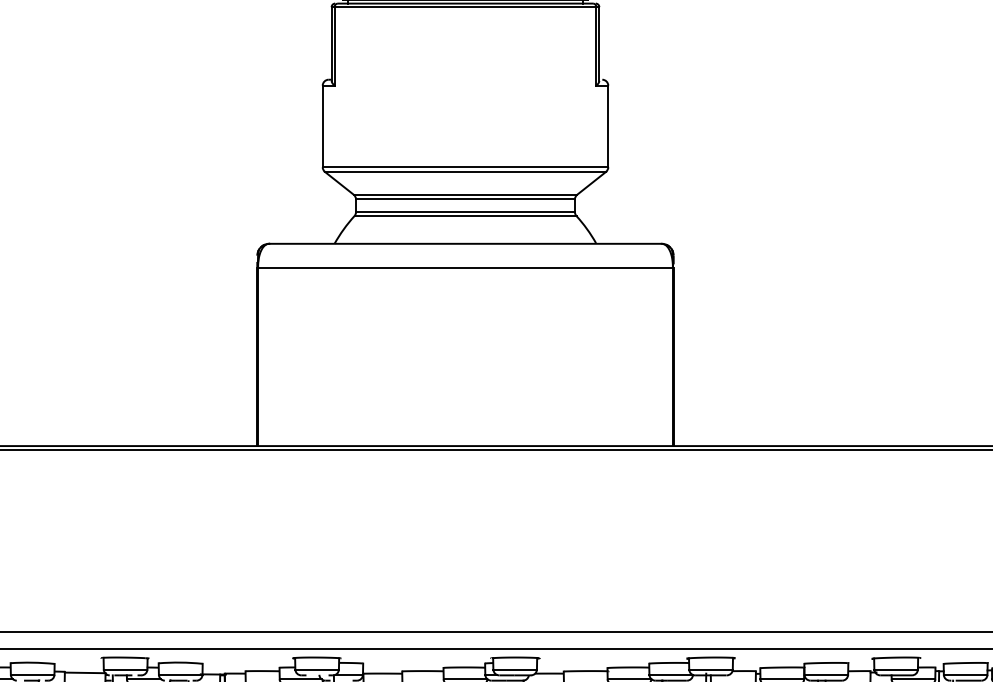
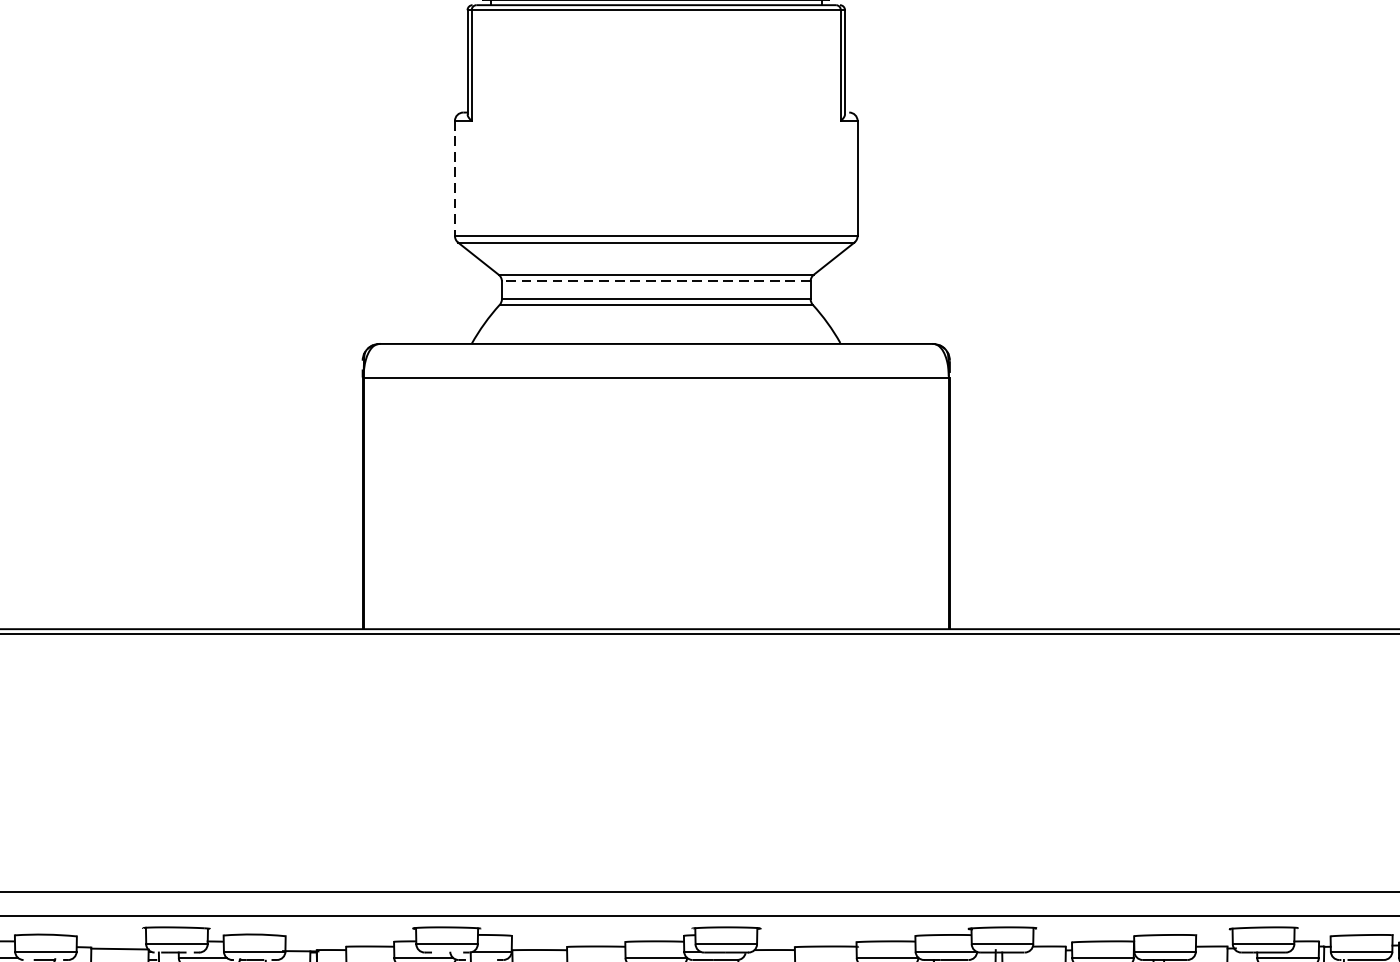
line: (322, 126) -> (454, 178), solid -> dashed
line: (465, 199) -> (656, 281), solid -> dashed

